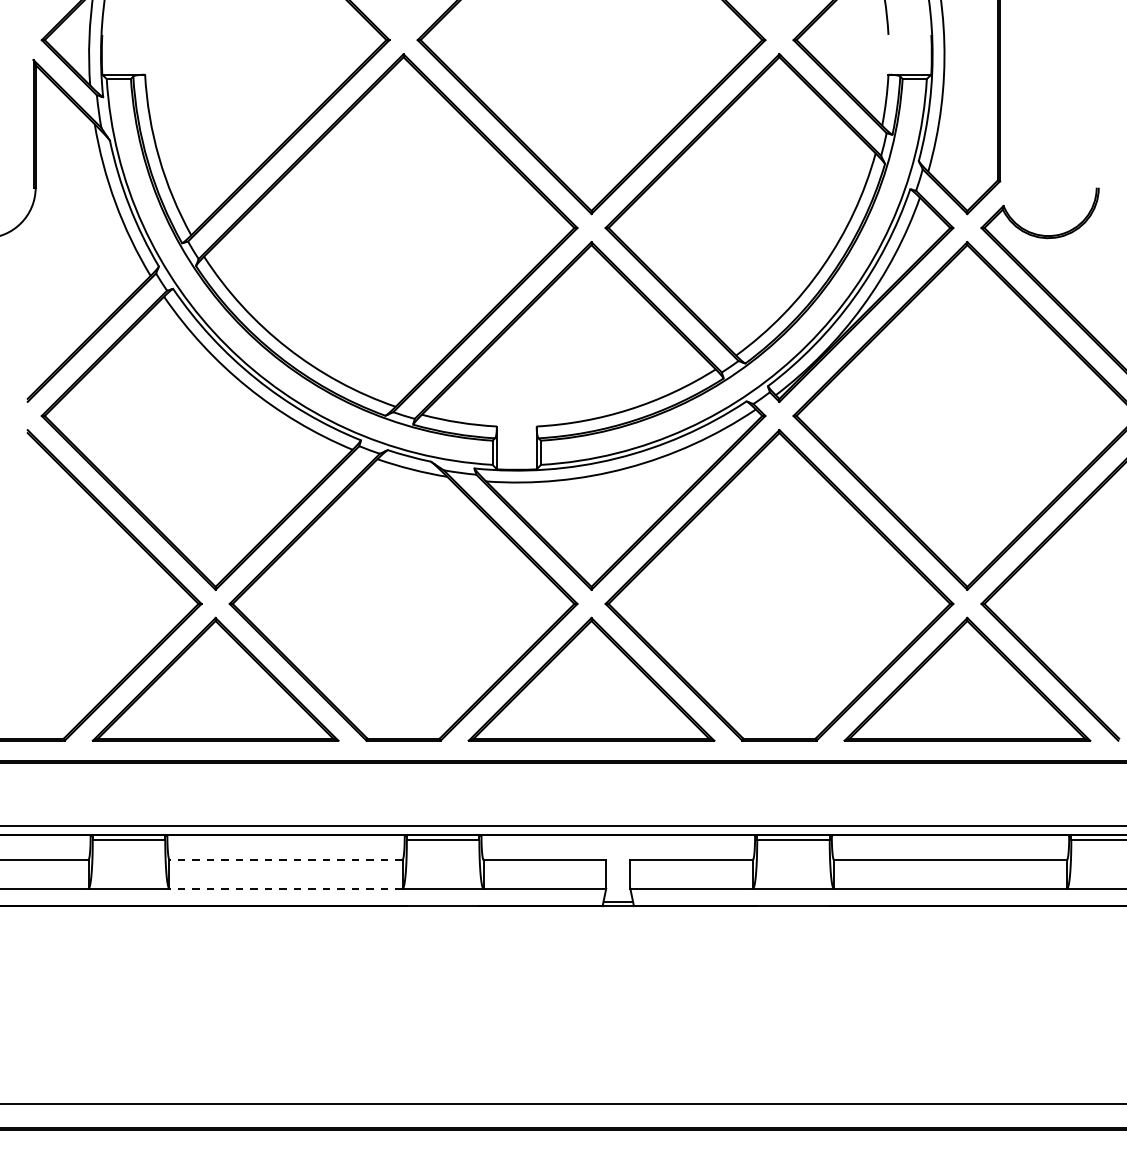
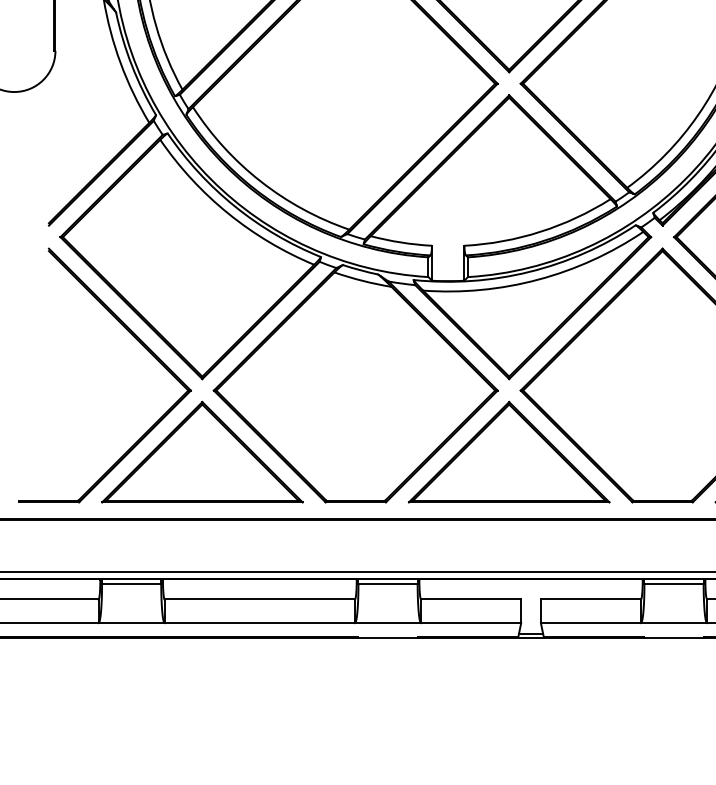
line: (286, 859) -> (260, 599), dashed -> solid
line: (286, 888) -> (260, 622), dashed -> solid

